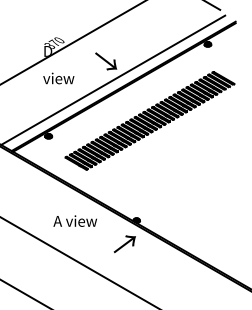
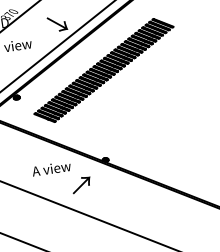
text: (124, 244) -> (81, 185), moved

